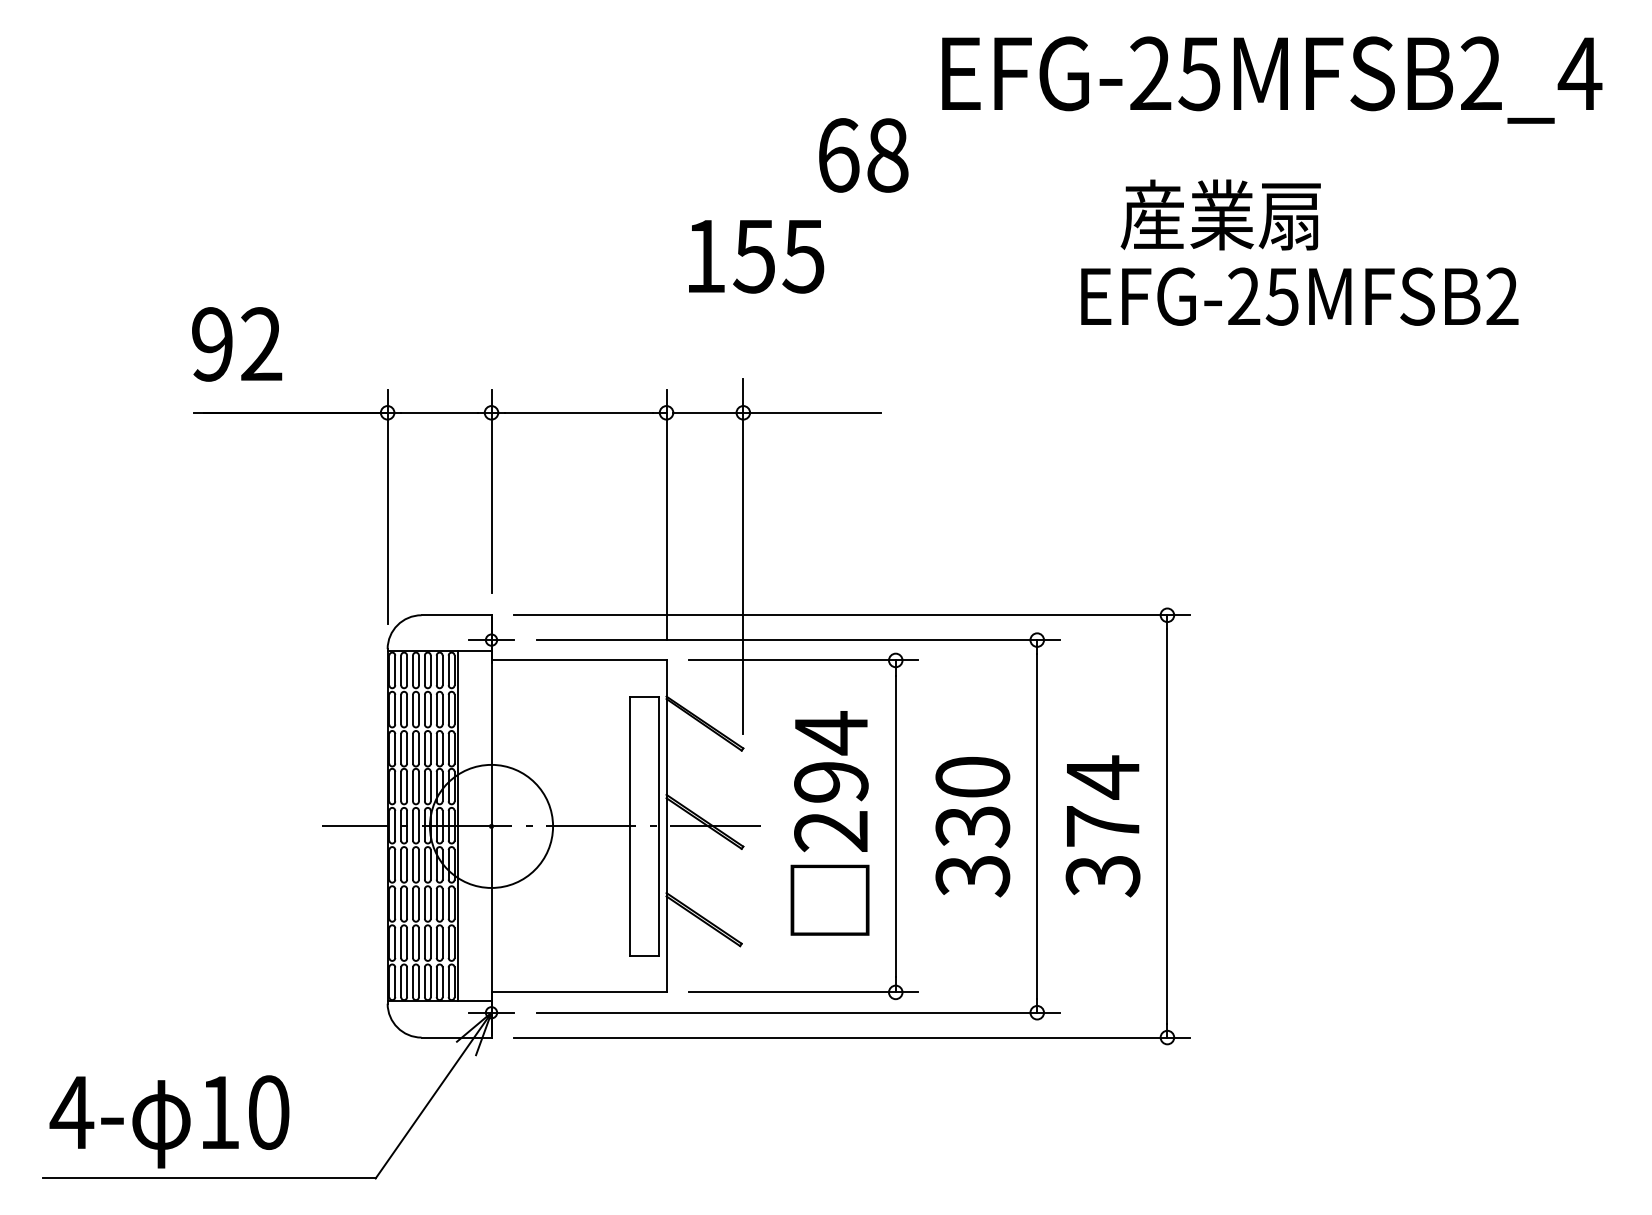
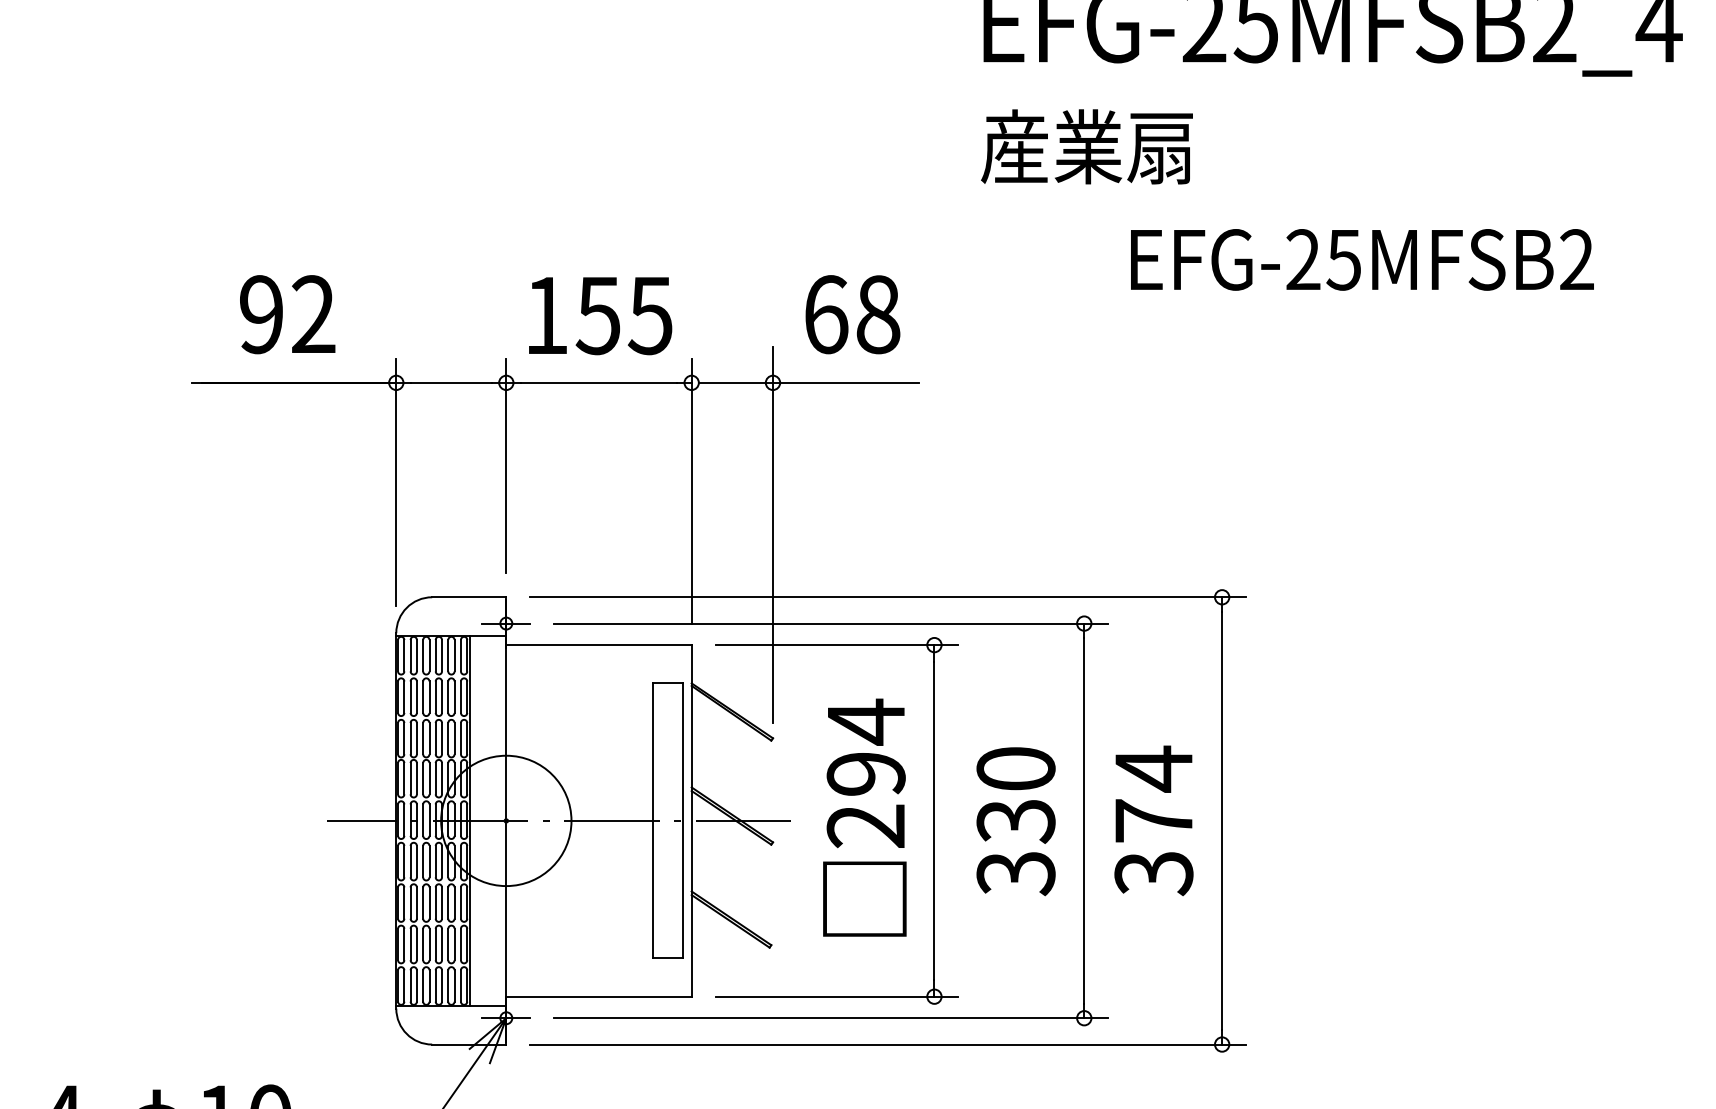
text: (863, 155) -> (852, 314), moved
text: (1220, 214) -> (1086, 146), moved
text: (756, 256) -> (600, 315), moved
text: (237, 344) -> (288, 314), moved

